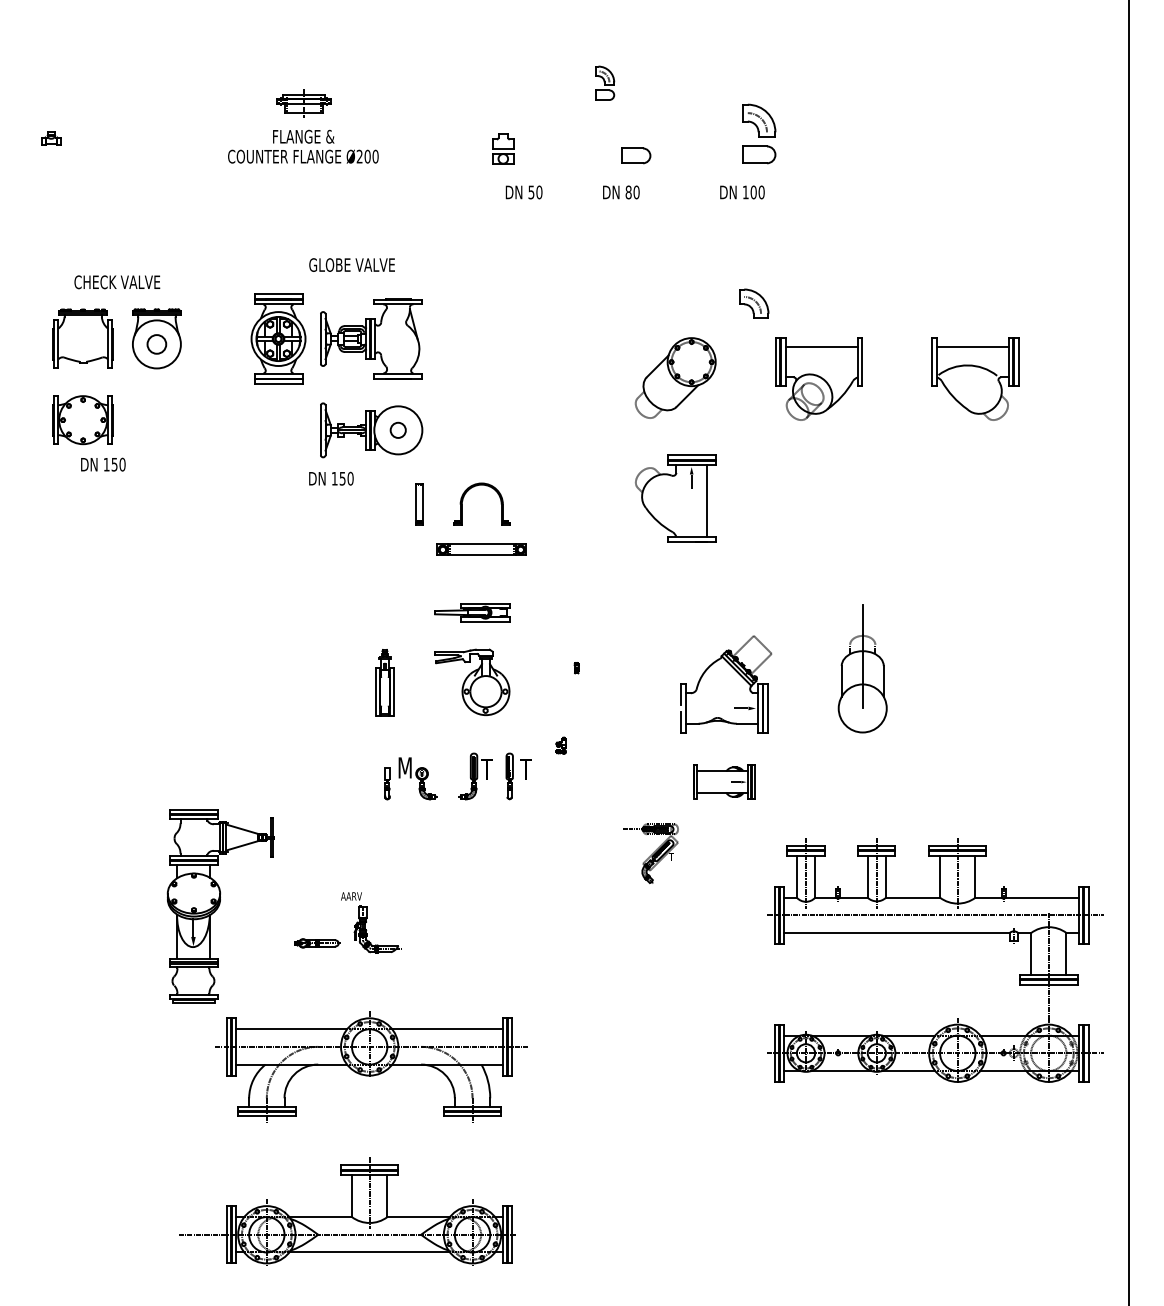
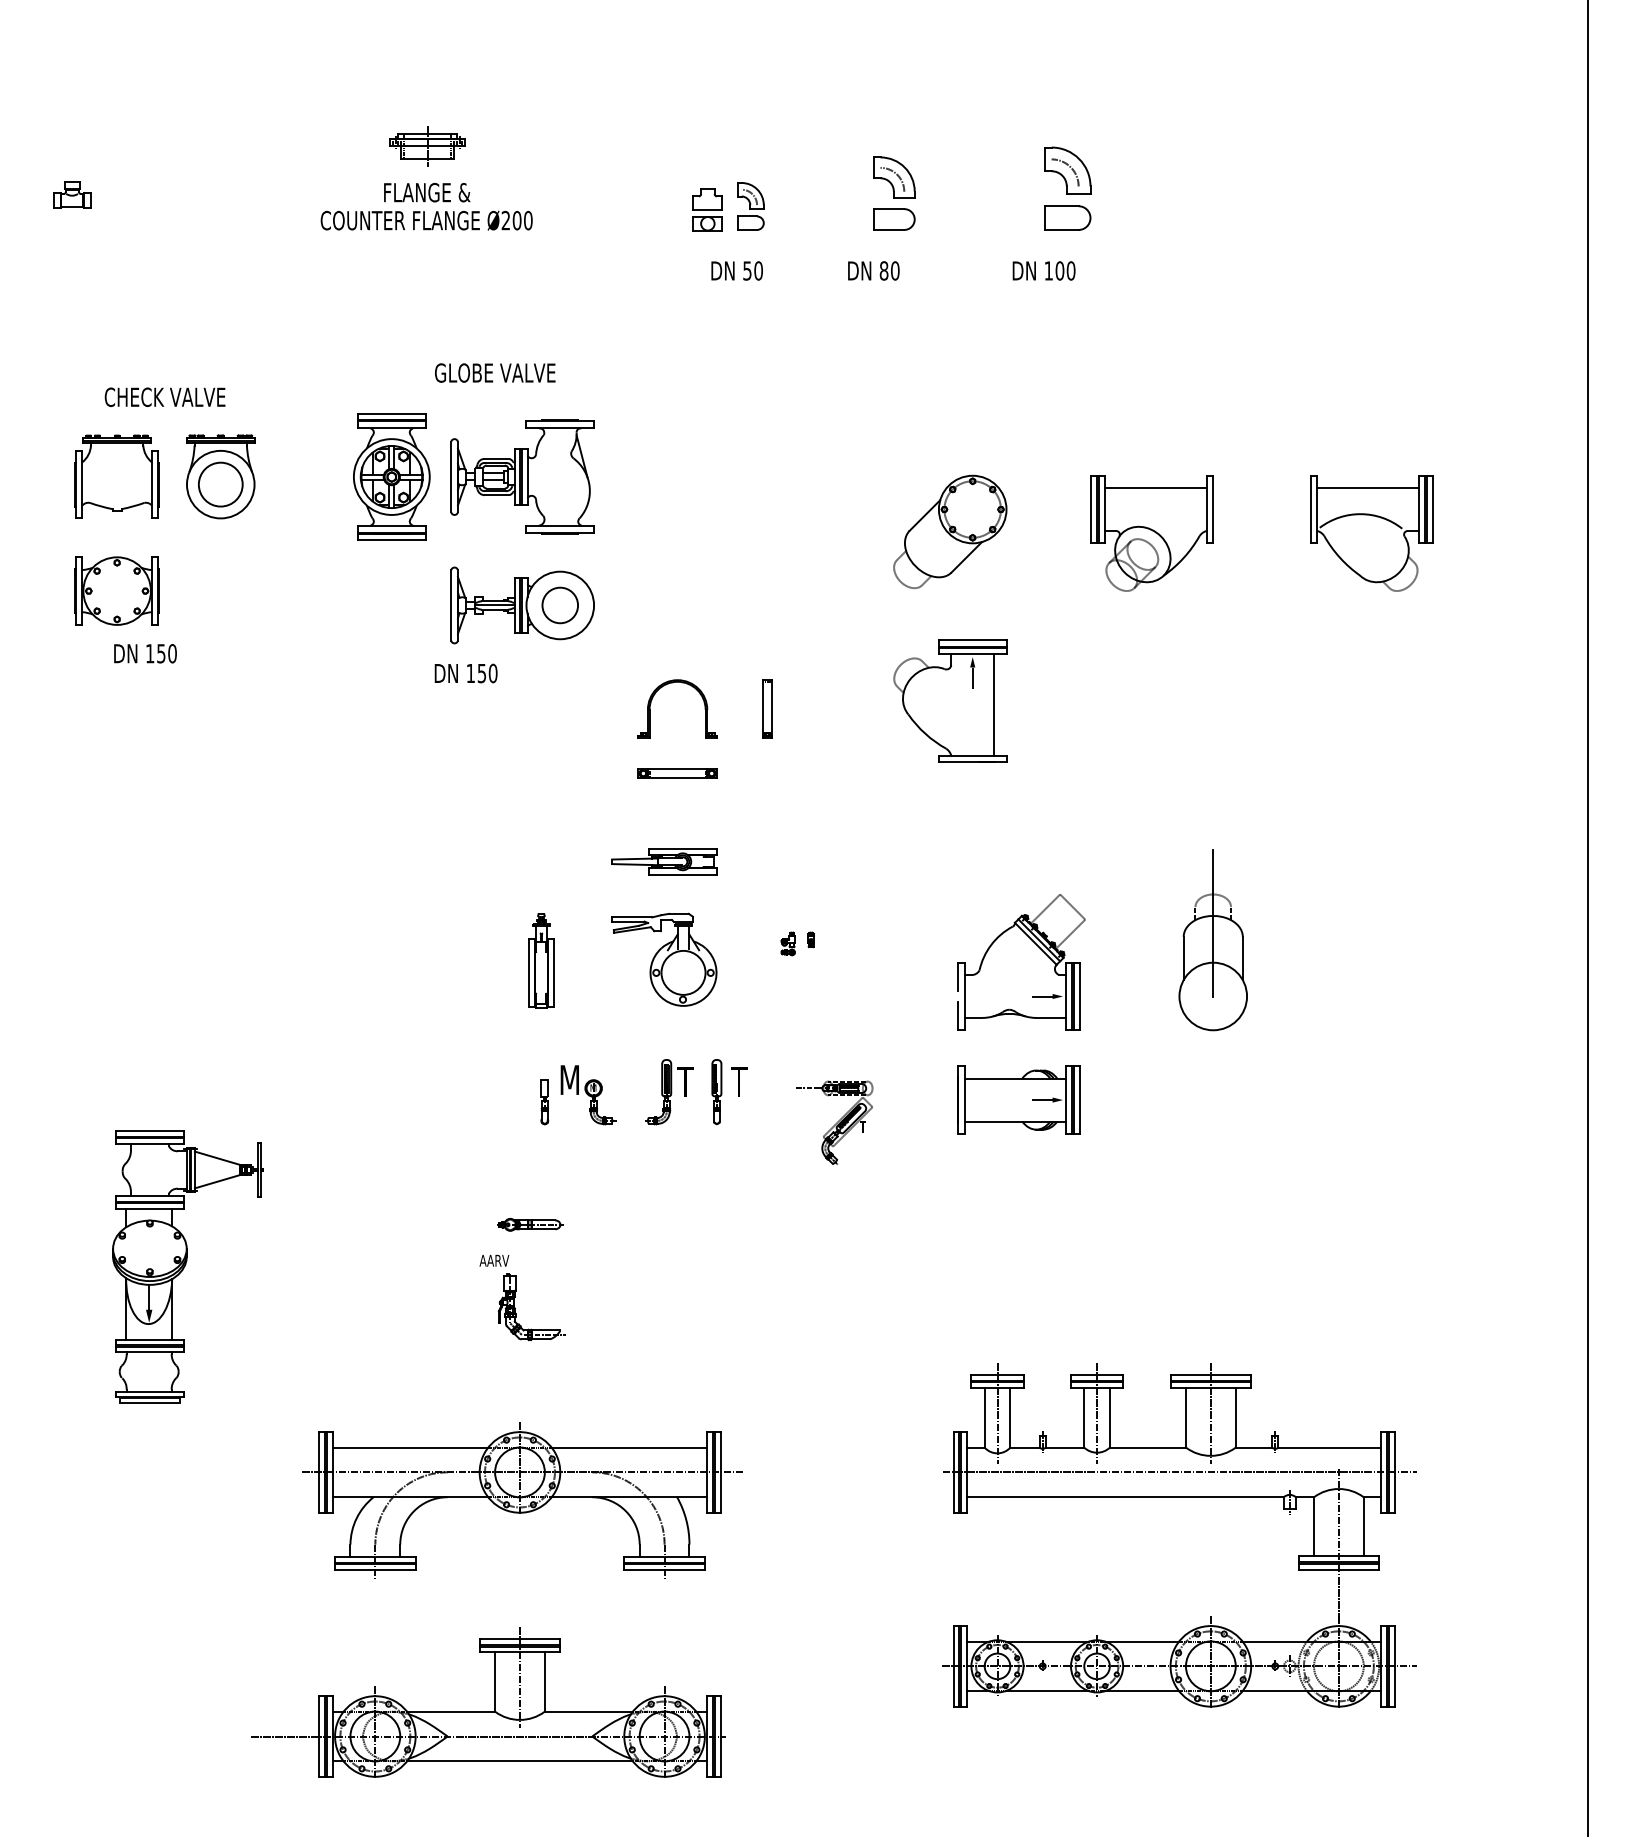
part: (604, 83) -> (750, 206), moved
part: (51, 138) -> (72, 194), size x1.43
part: (754, 303) -> (894, 177), moved
circle: (156, 344) -> (220, 484), size x1.67
circle: (397, 430) -> (559, 605), size x1.67
part: (419, 503) -> (767, 708), moved
part: (481, 549) -> (677, 773), size x0.62
part: (560, 745) -> (787, 943), moved
part: (724, 781) -> (1018, 1099), size x1.43
part: (650, 853) -> (834, 1122), moved
part: (220, 906) -> (187, 1266), moved
part: (935, 933) -> (1179, 1497), moved
part: (317, 943) -> (530, 1224), moved

